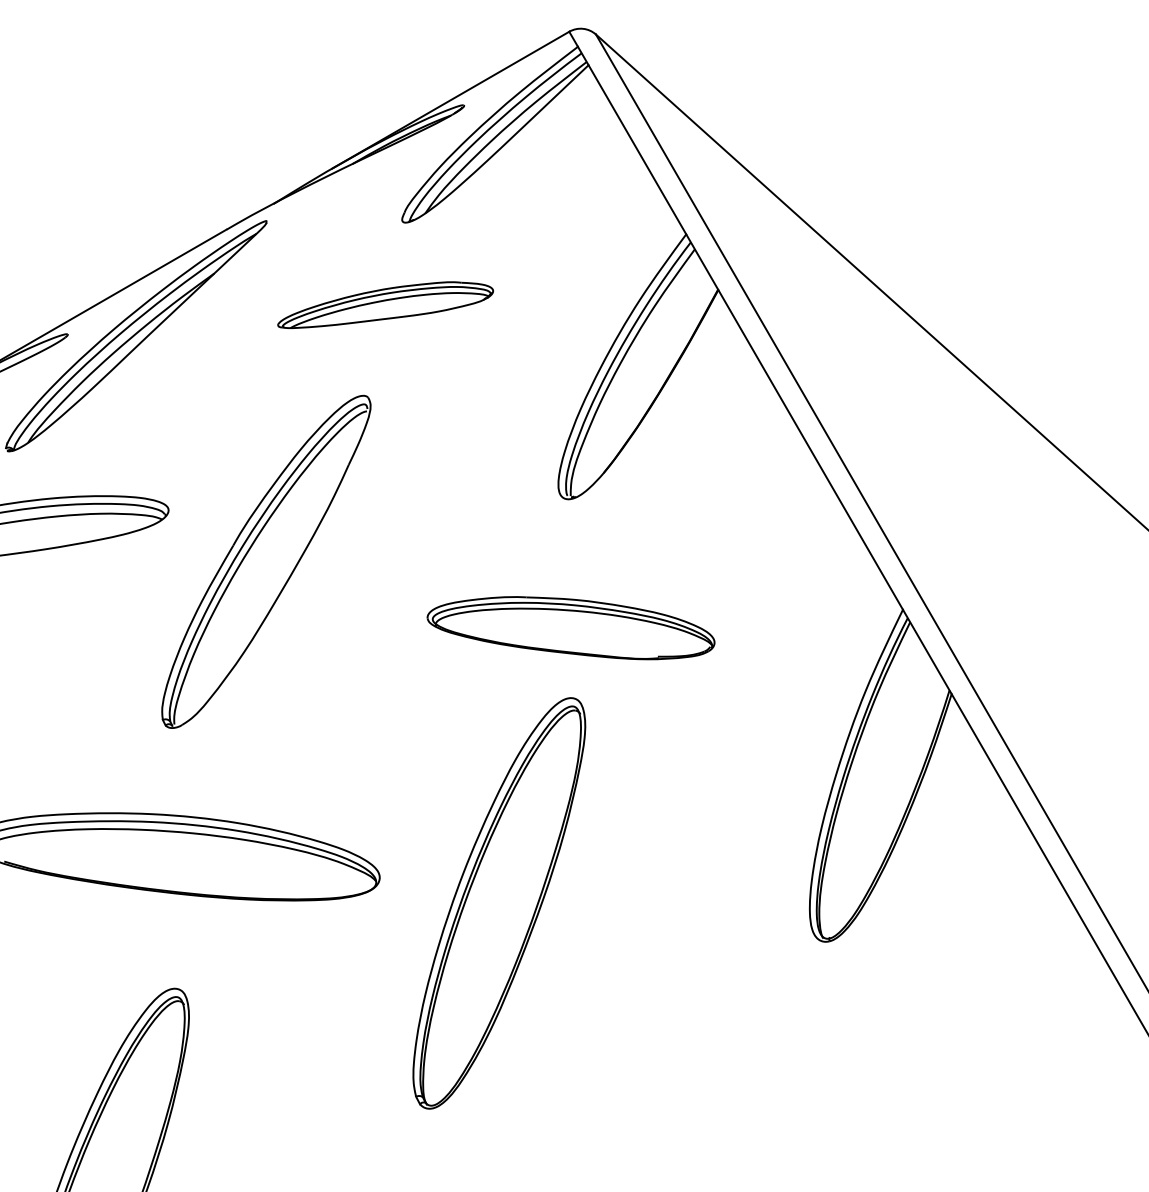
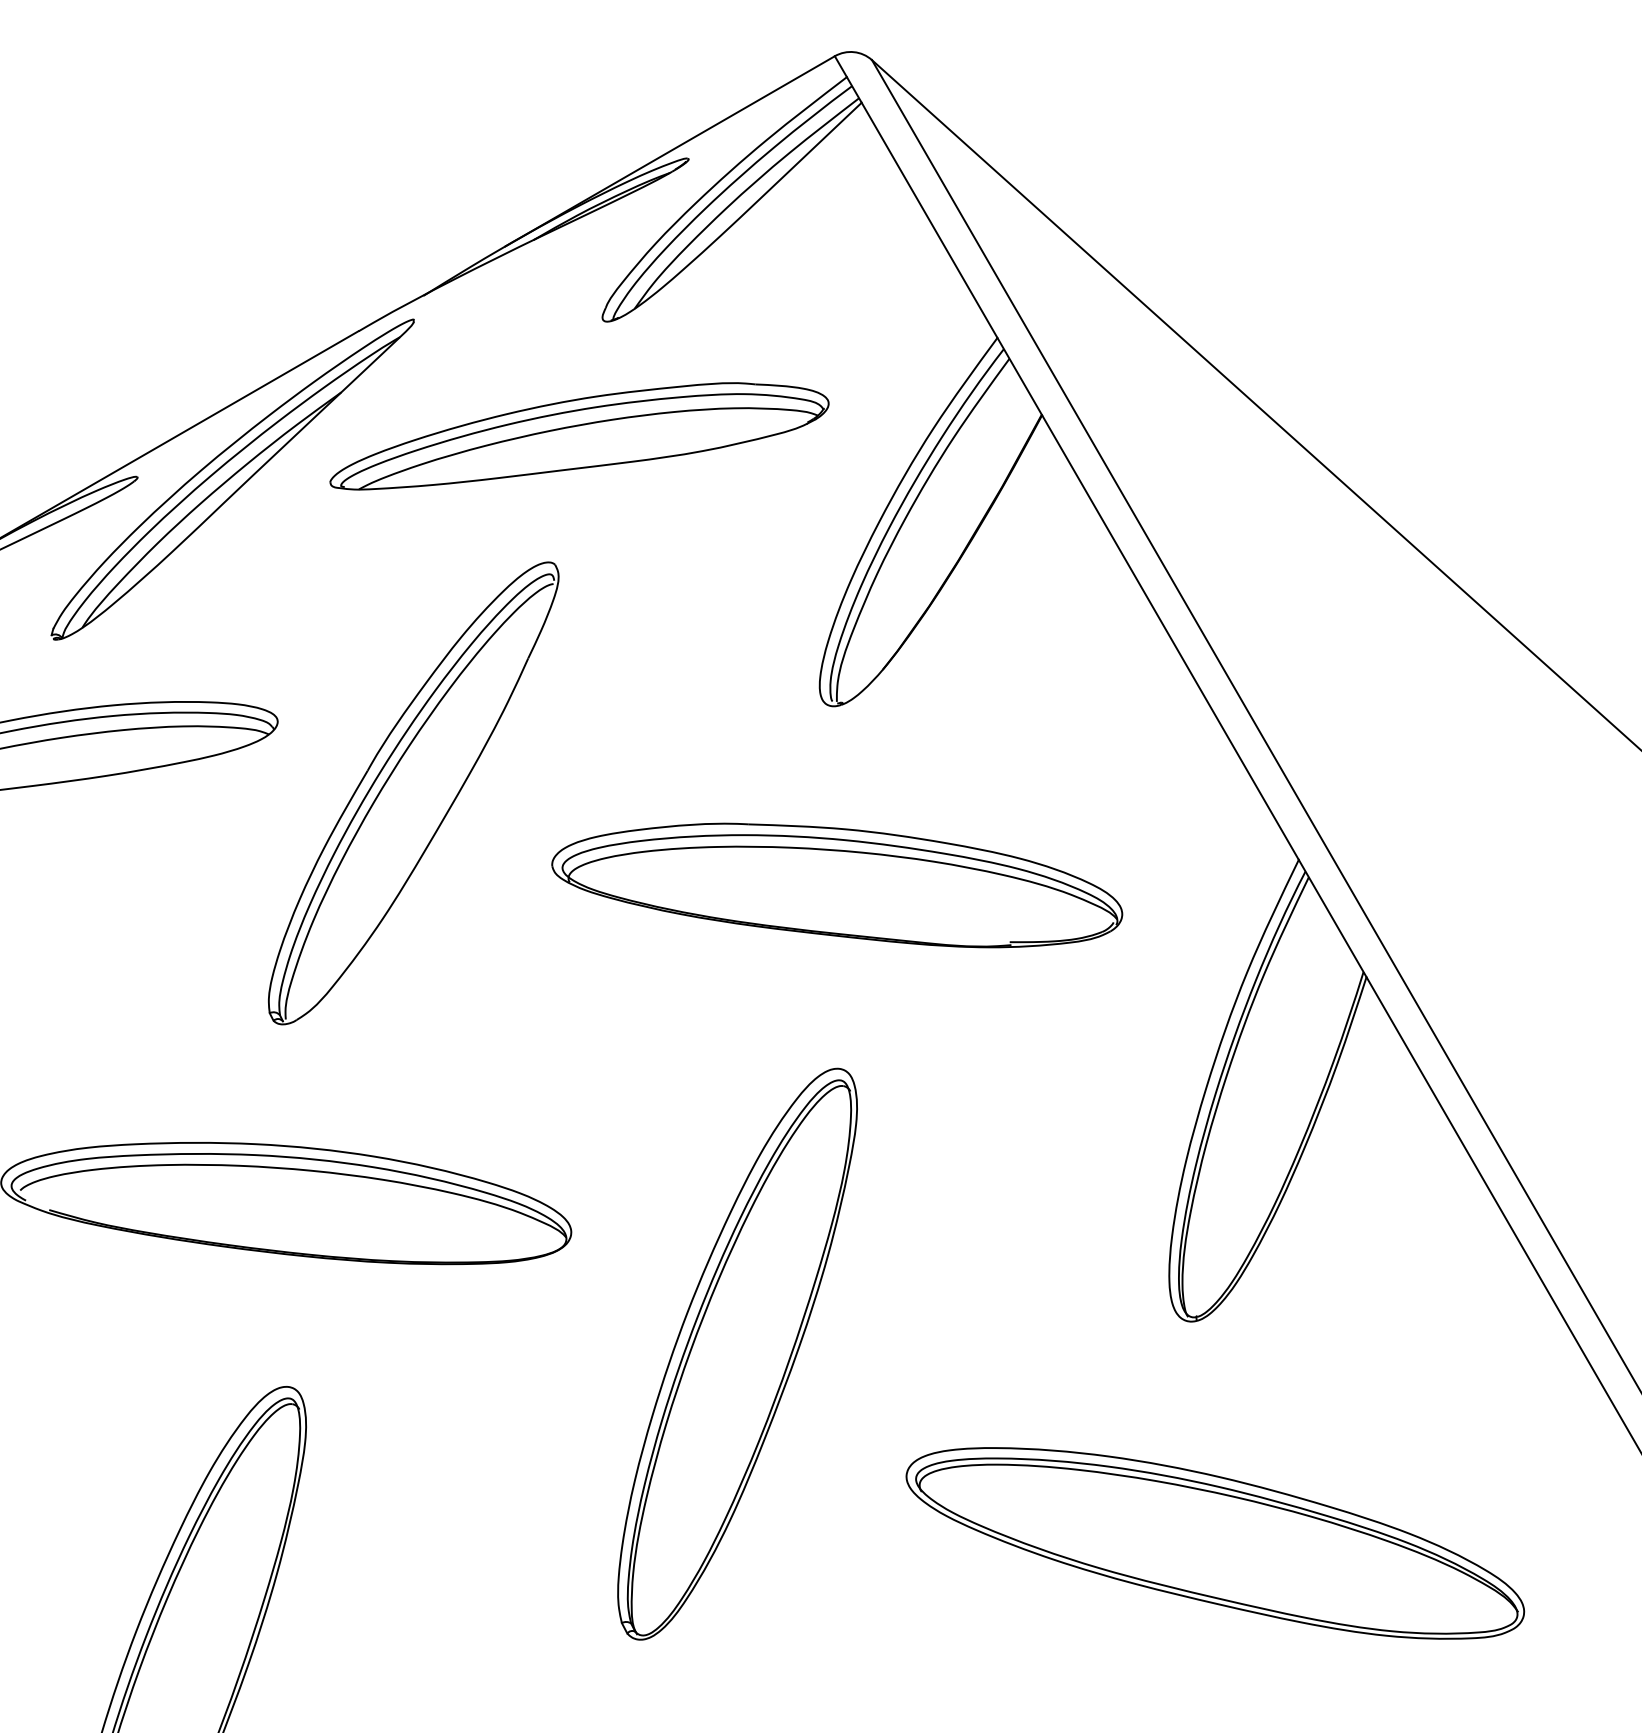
part: (385, 305) -> (579, 436), size x1.67
part: (571, 628) -> (837, 885), size x1.43
part: (499, 902) -> (737, 1353), moved
part: (843, 1101) -> (1215, 1543), added

